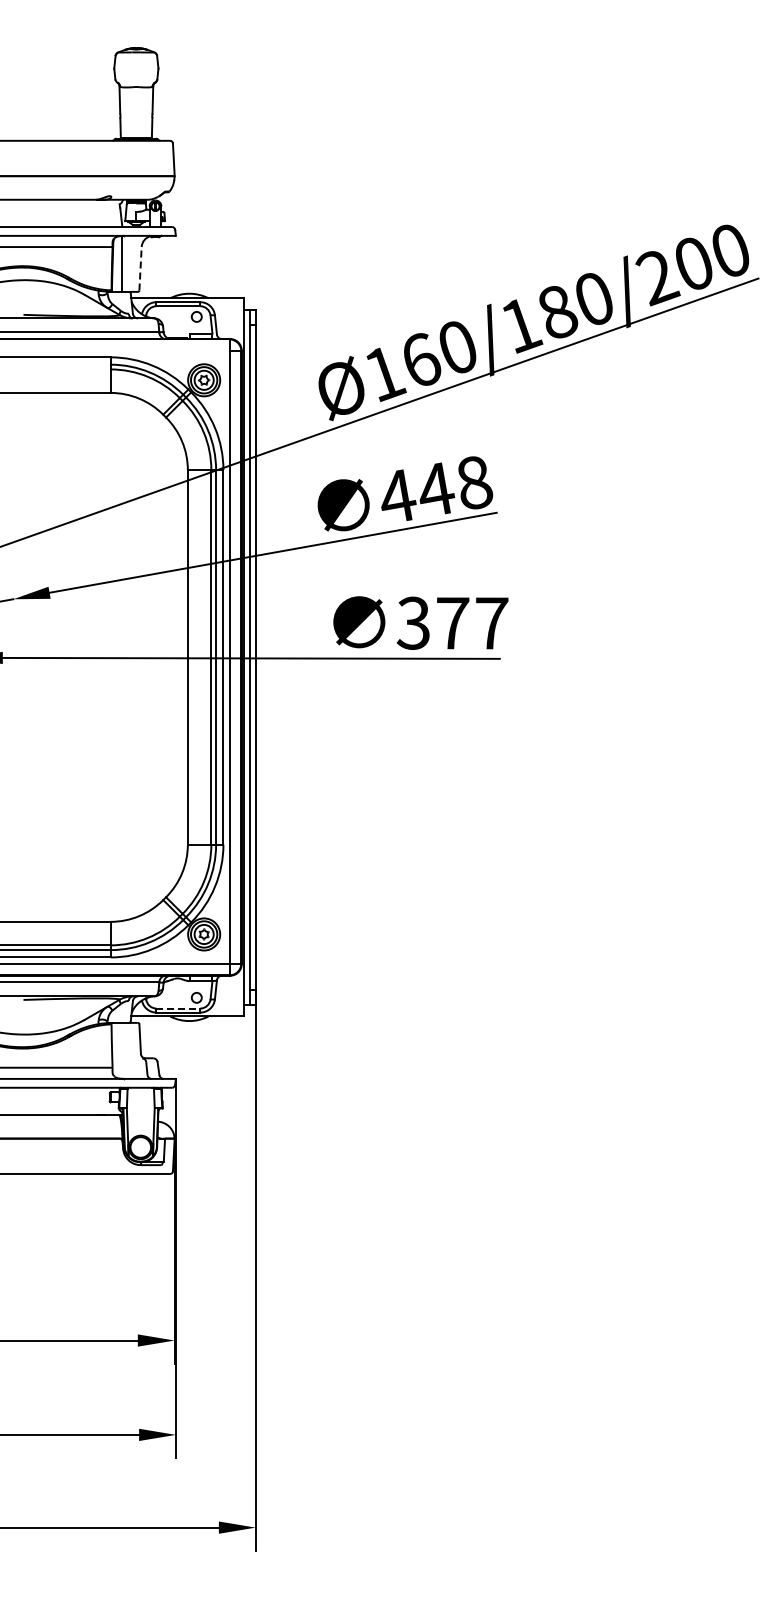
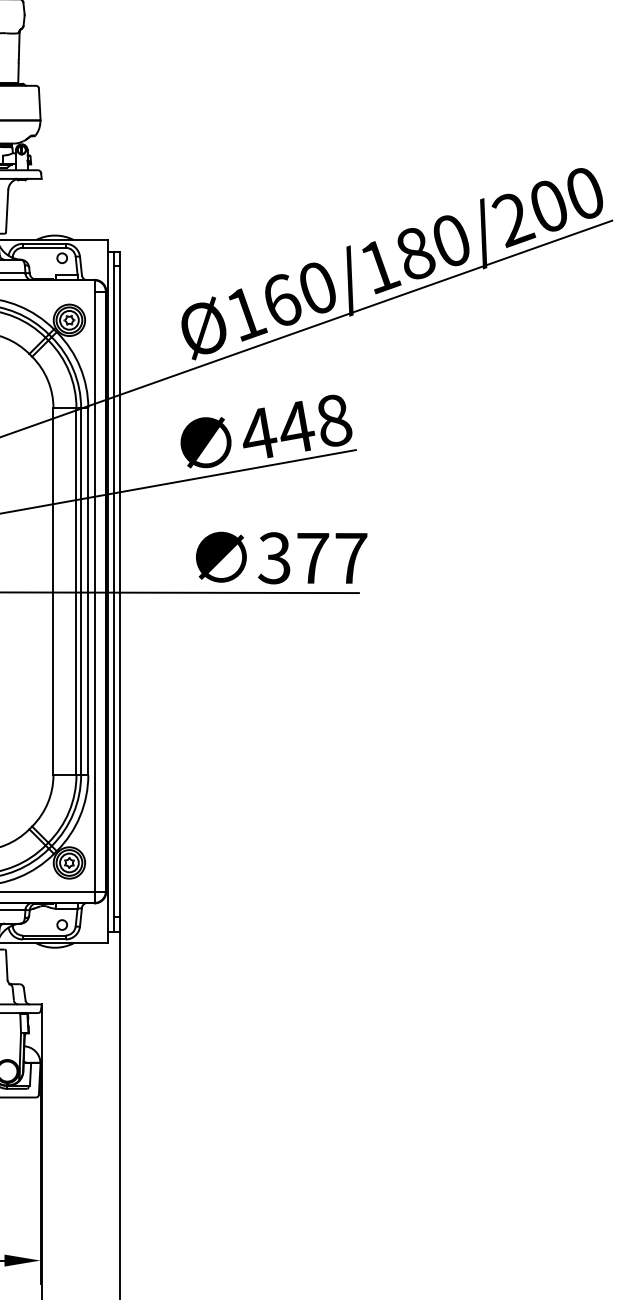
line: (140, 268) -> (7, 210), dashed -> solid
line: (178, 1008) -> (44, 935), dashed -> solid

